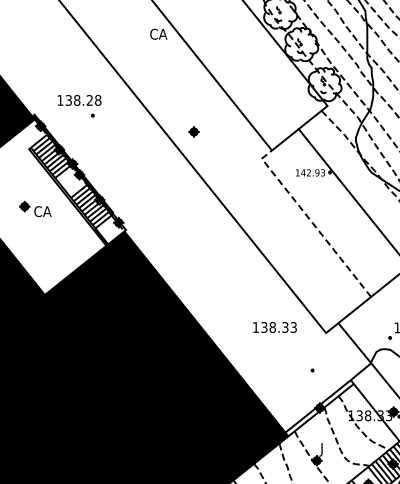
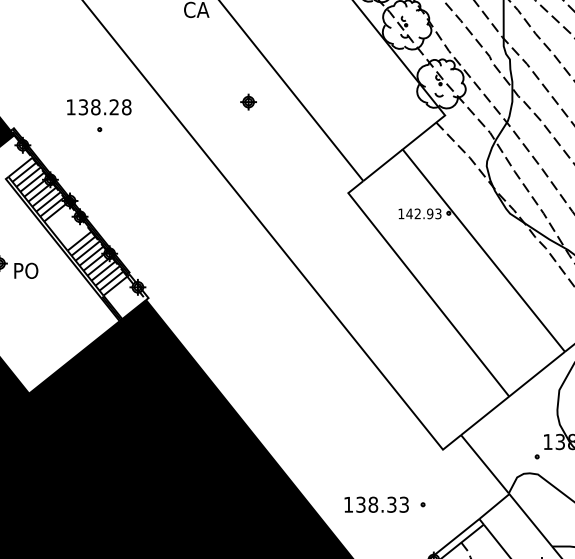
text: (79, 100) -> (99, 107), moved
part: (193, 131) -> (247, 101), moved
text: (42, 211) -> (25, 270), CA -> PO
line: (311, 222) -> (421, 286), dashed -> solid
text: (274, 327) -> (375, 504), moved

